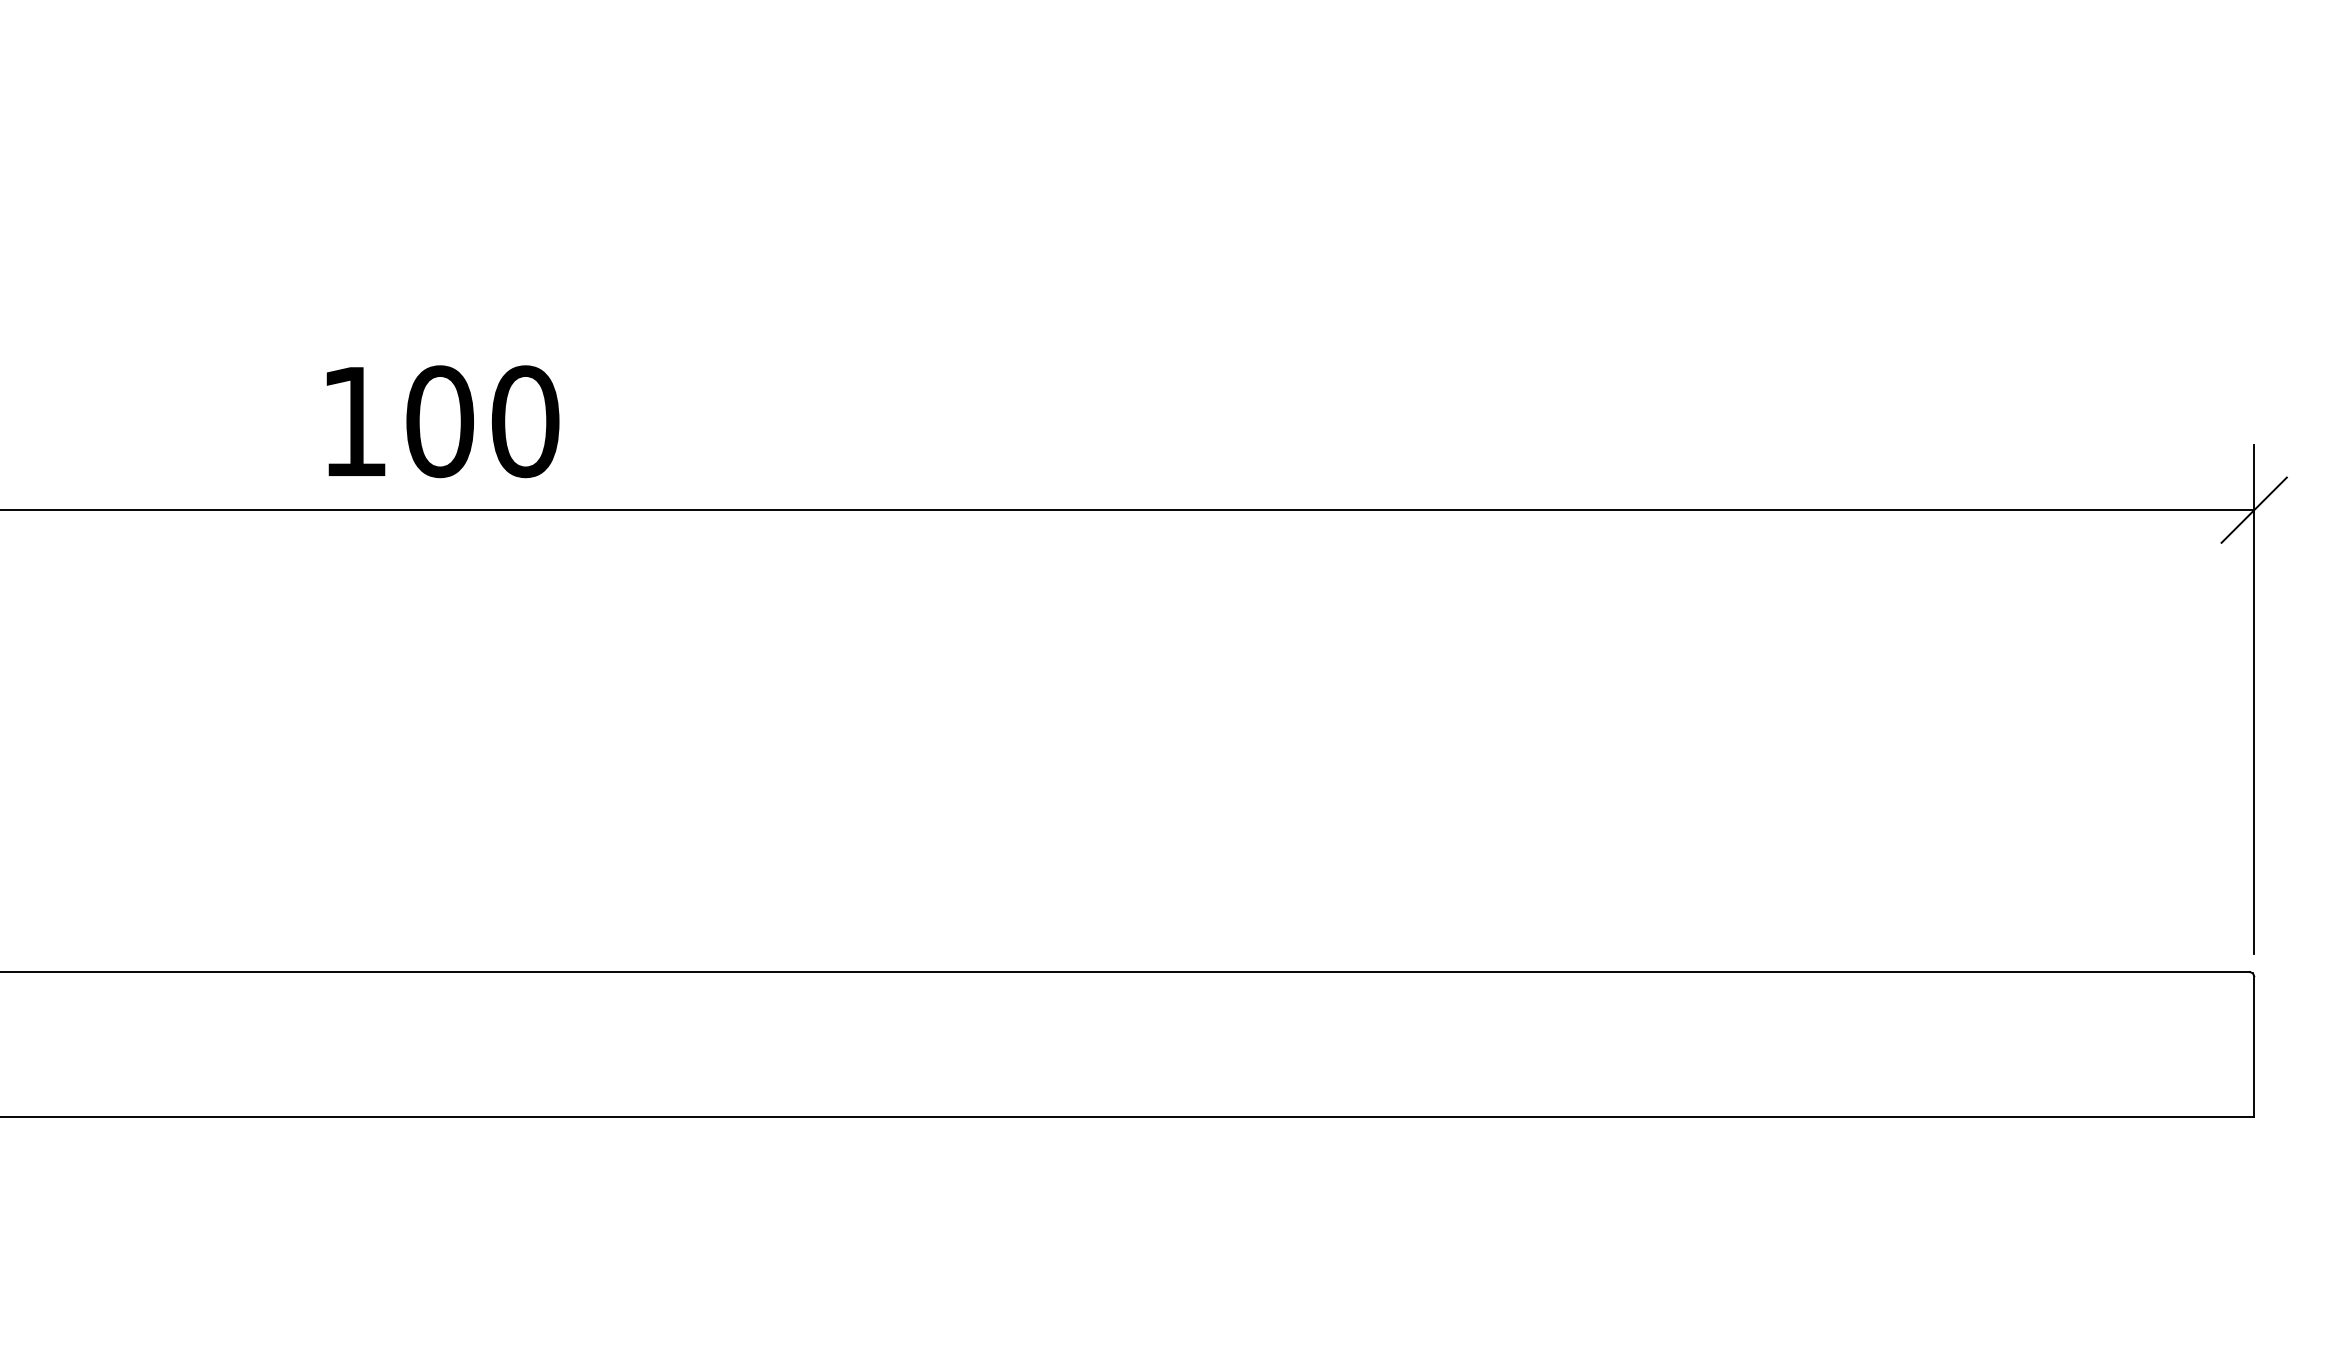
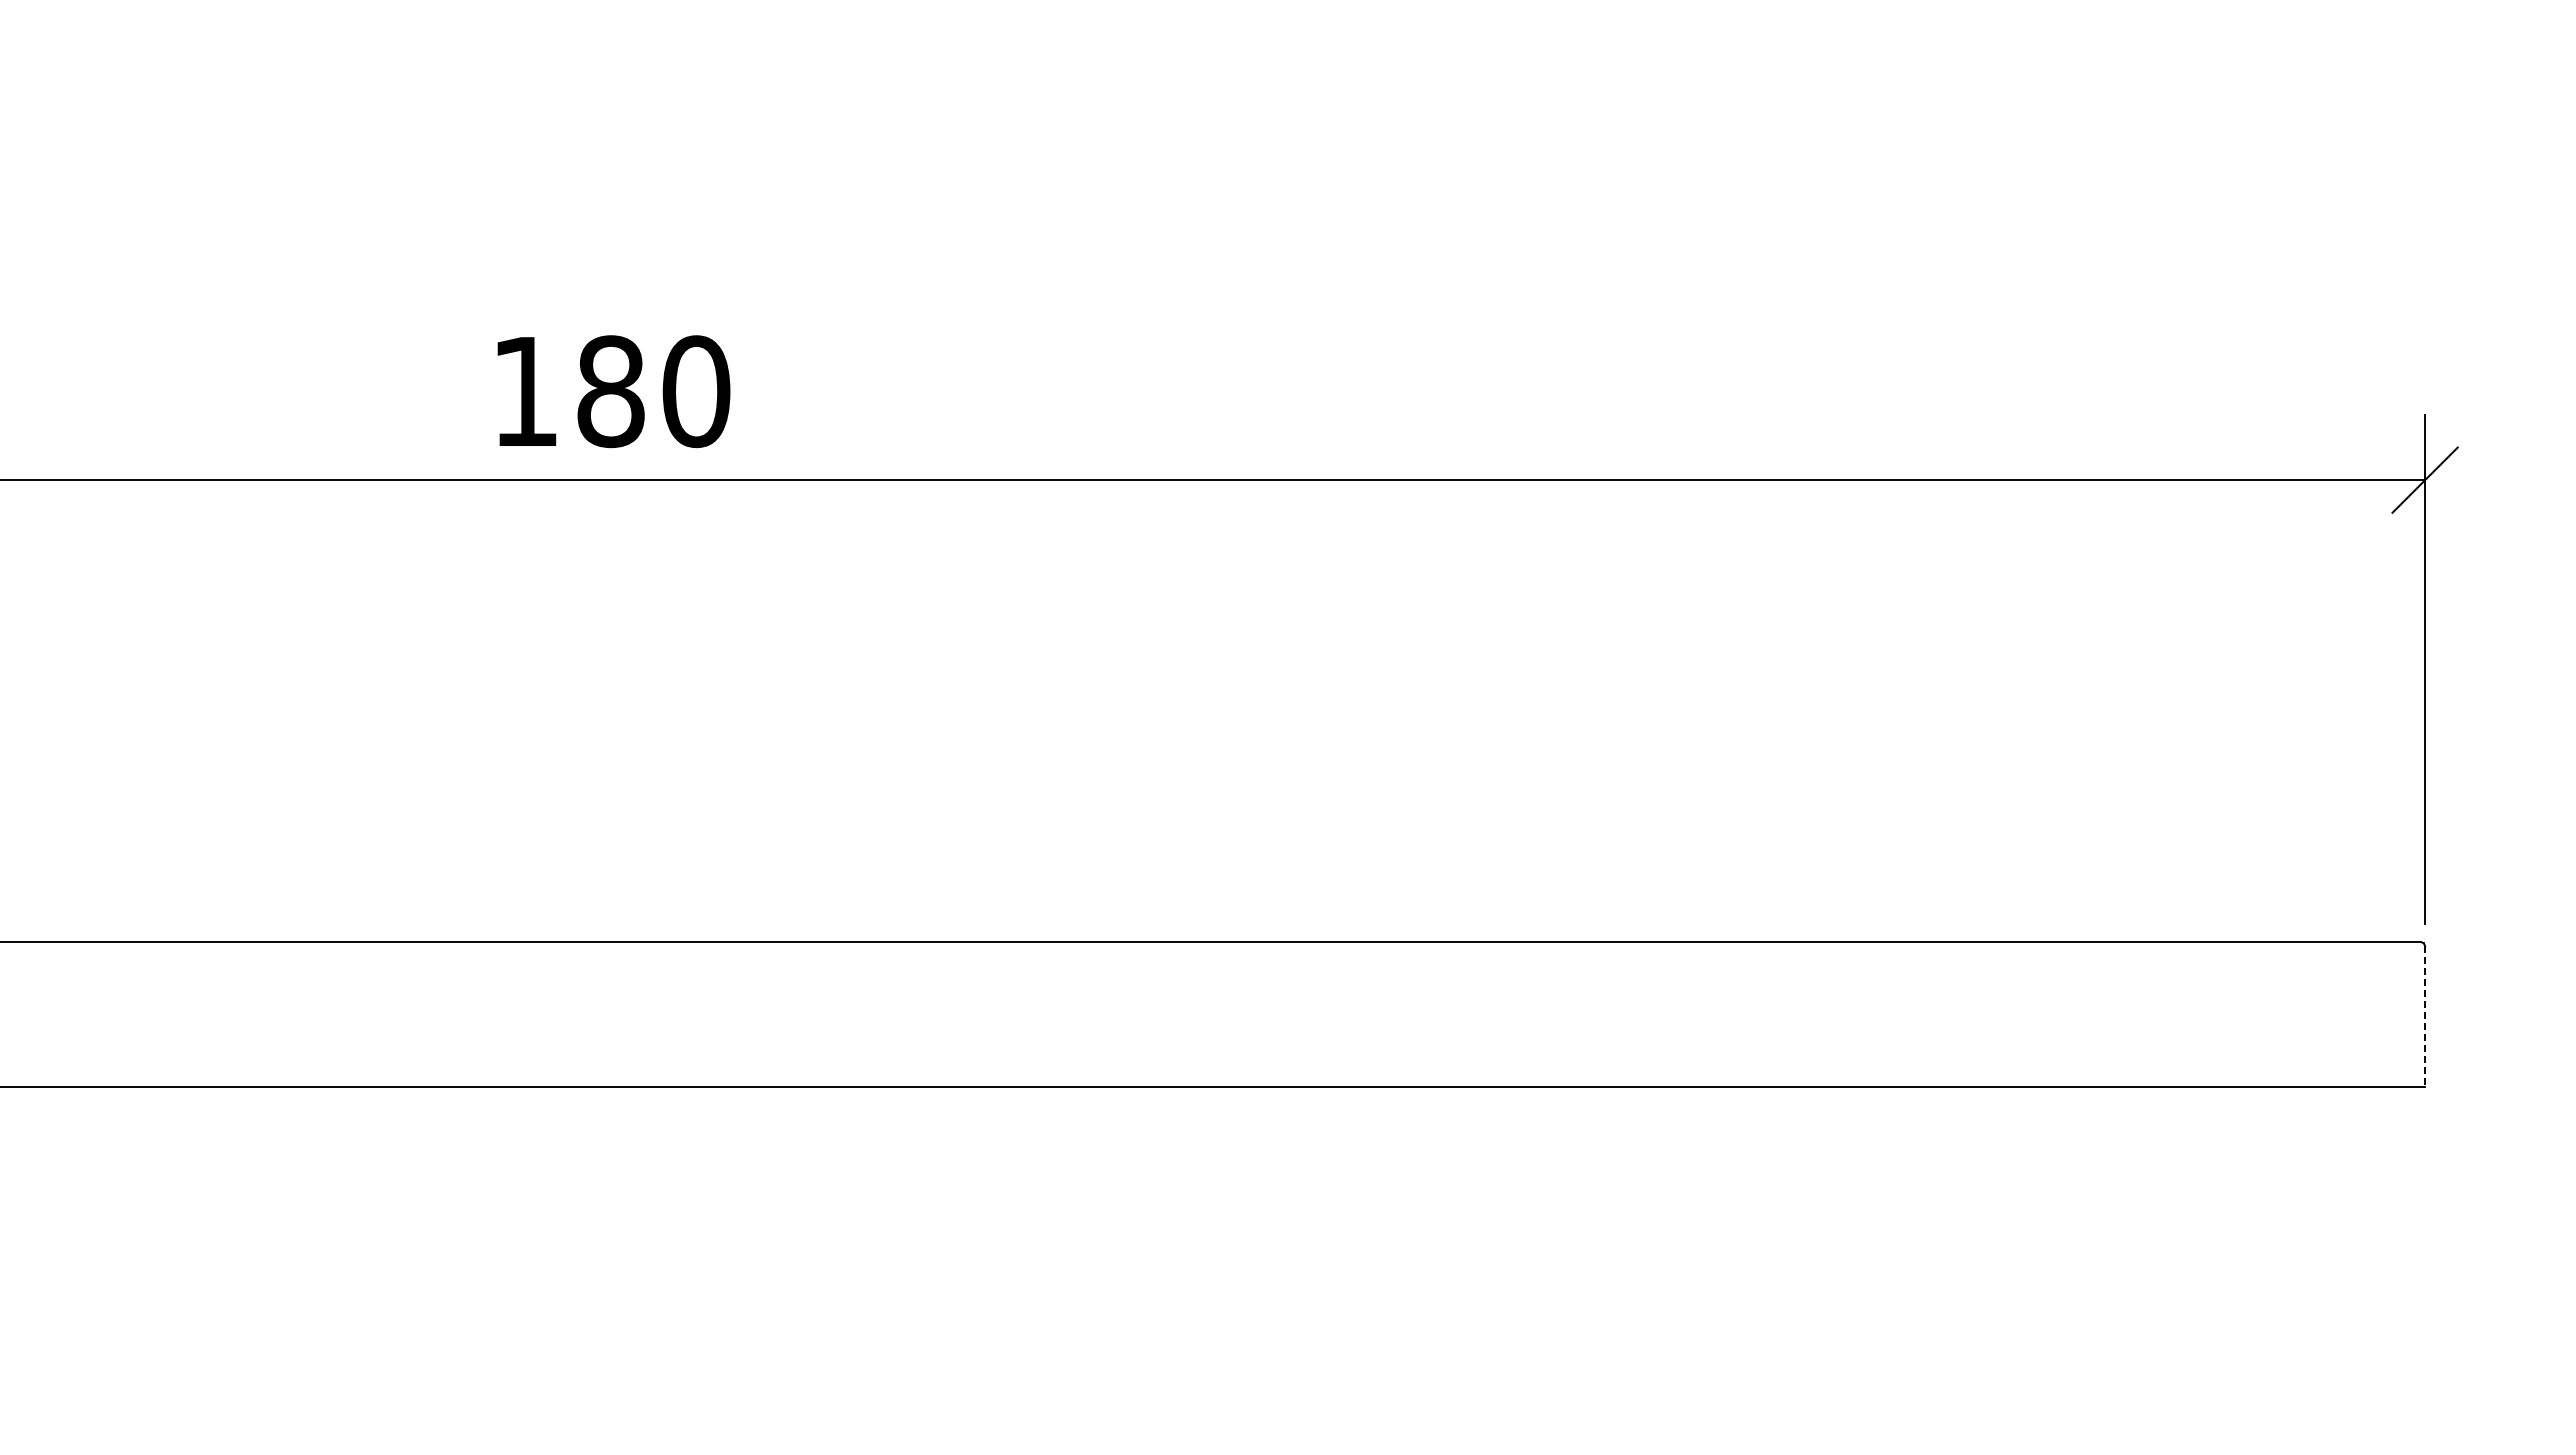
text: (439, 421) -> (610, 391), 100 -> 180
line: (2254, 1047) -> (2425, 1017), solid -> dashed

